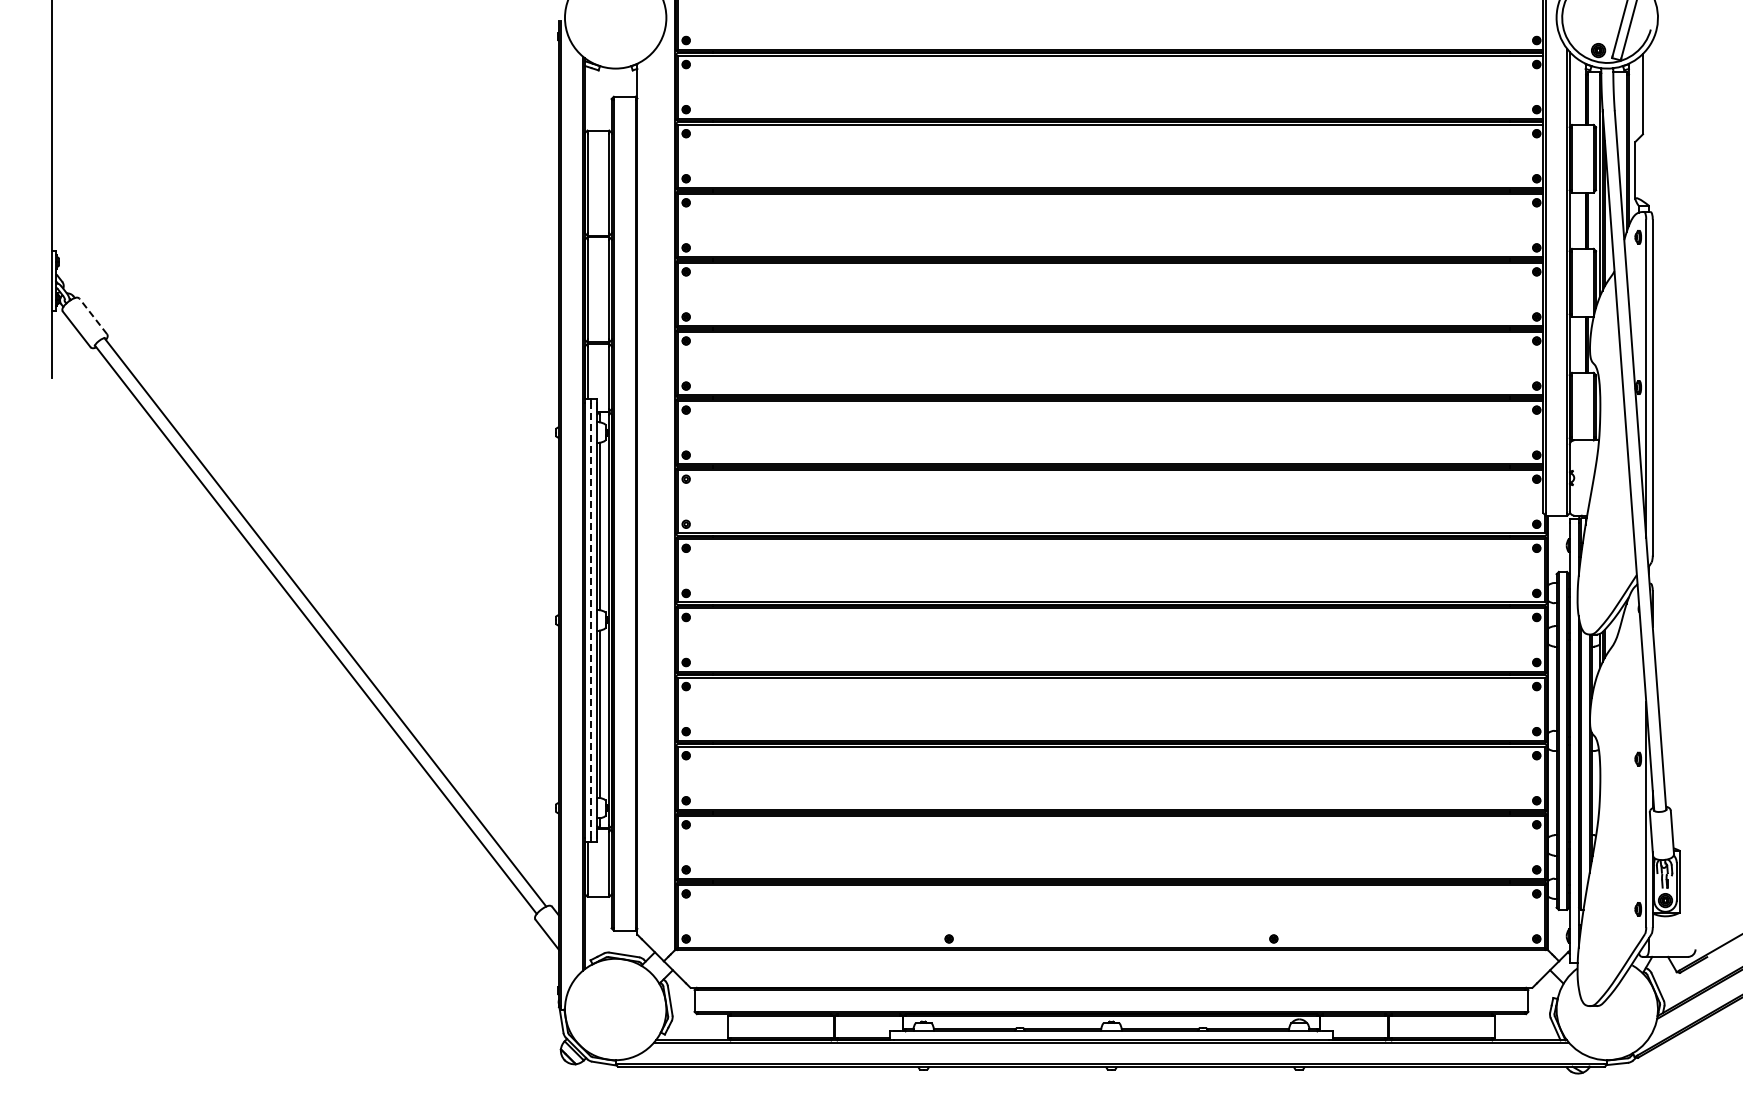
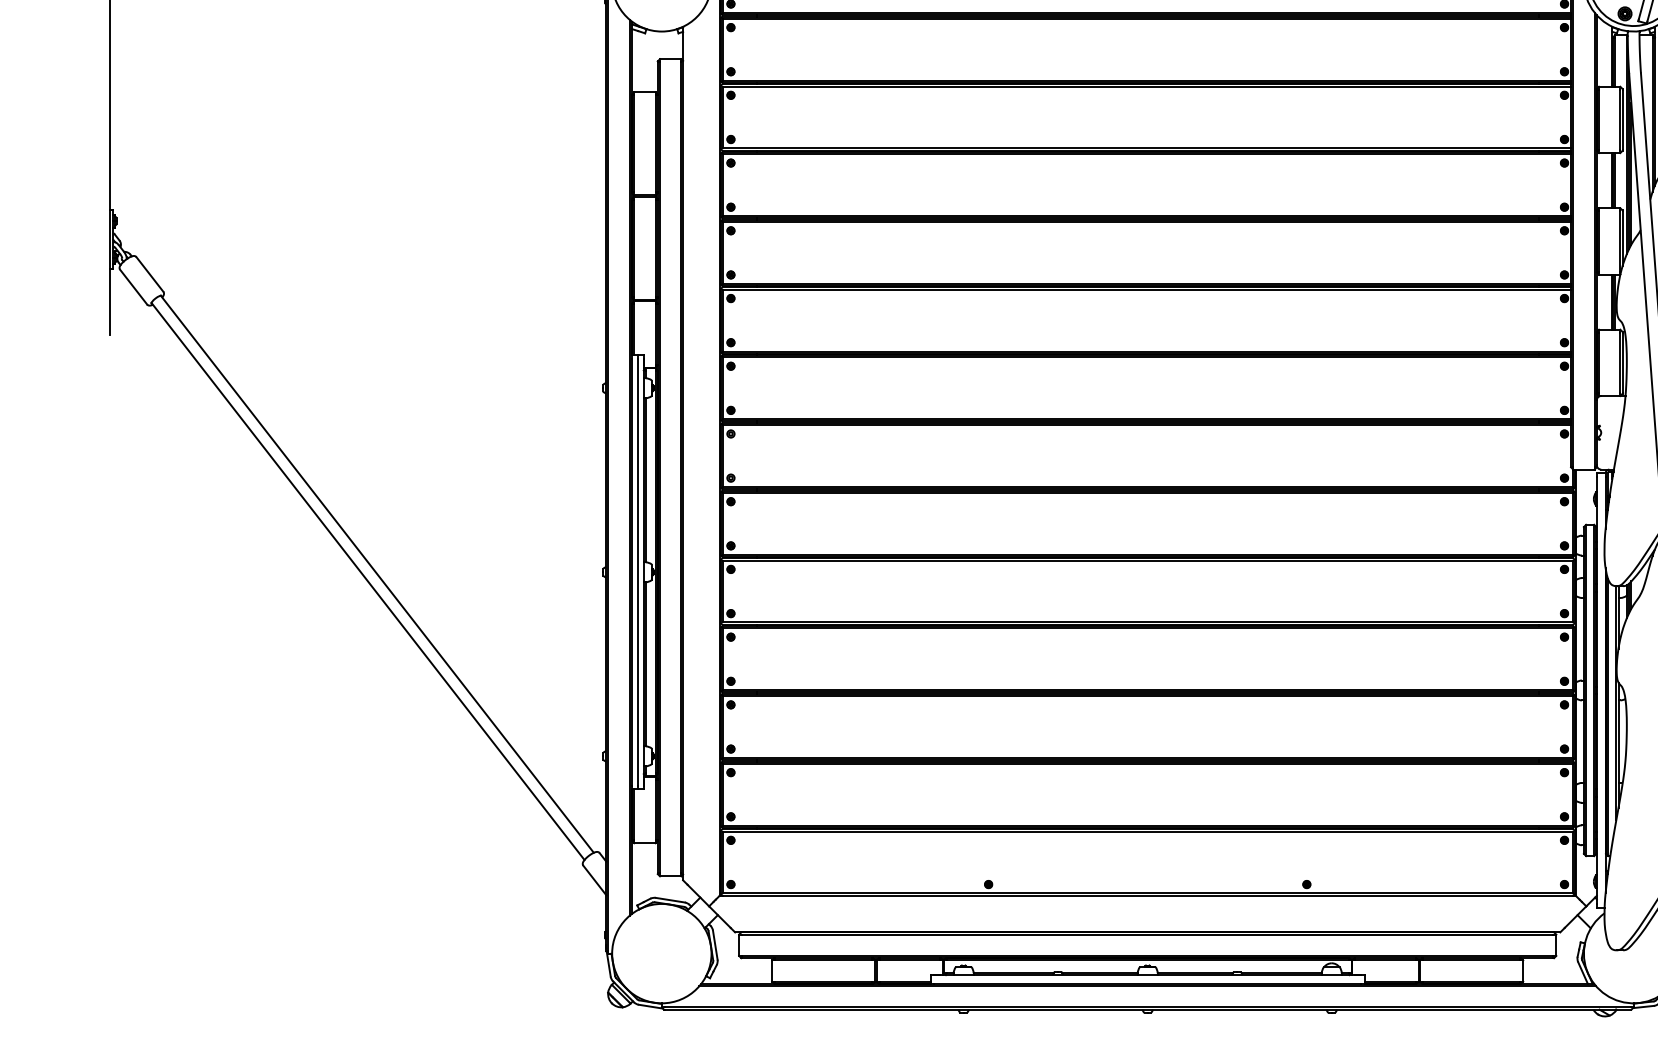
line: (93, 316) -> (150, 274), dashed -> solid
line: (591, 620) -> (638, 572), dashed -> solid

